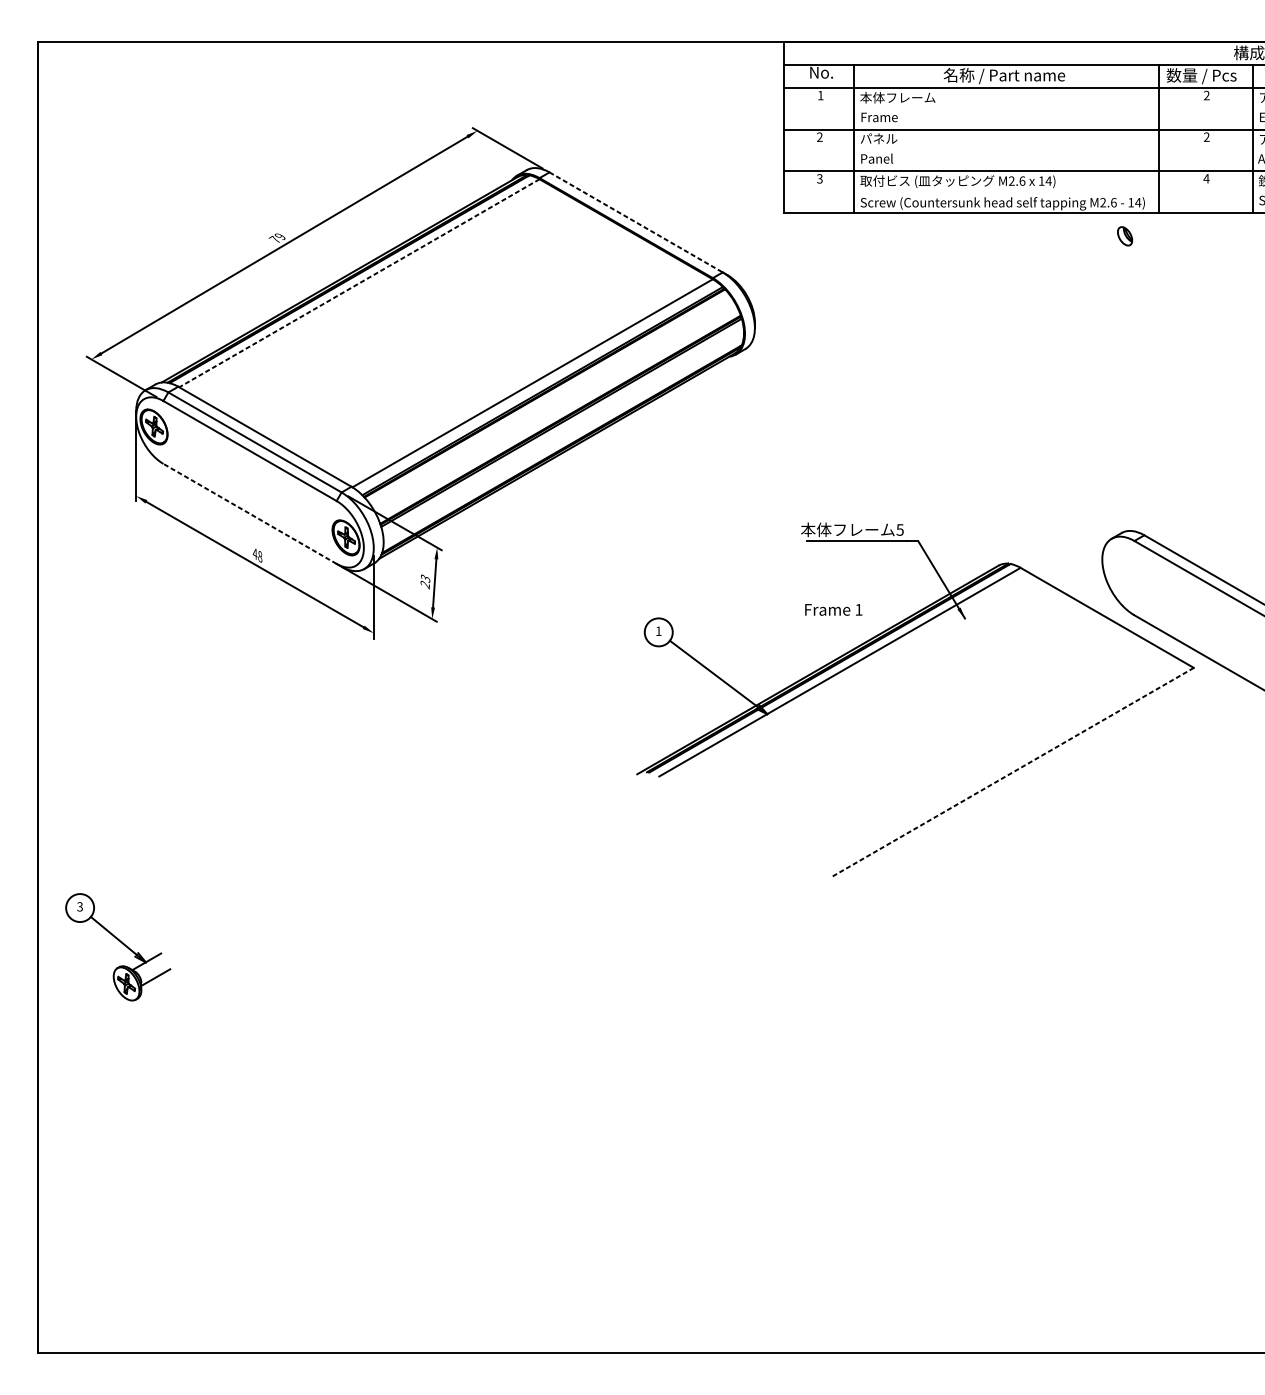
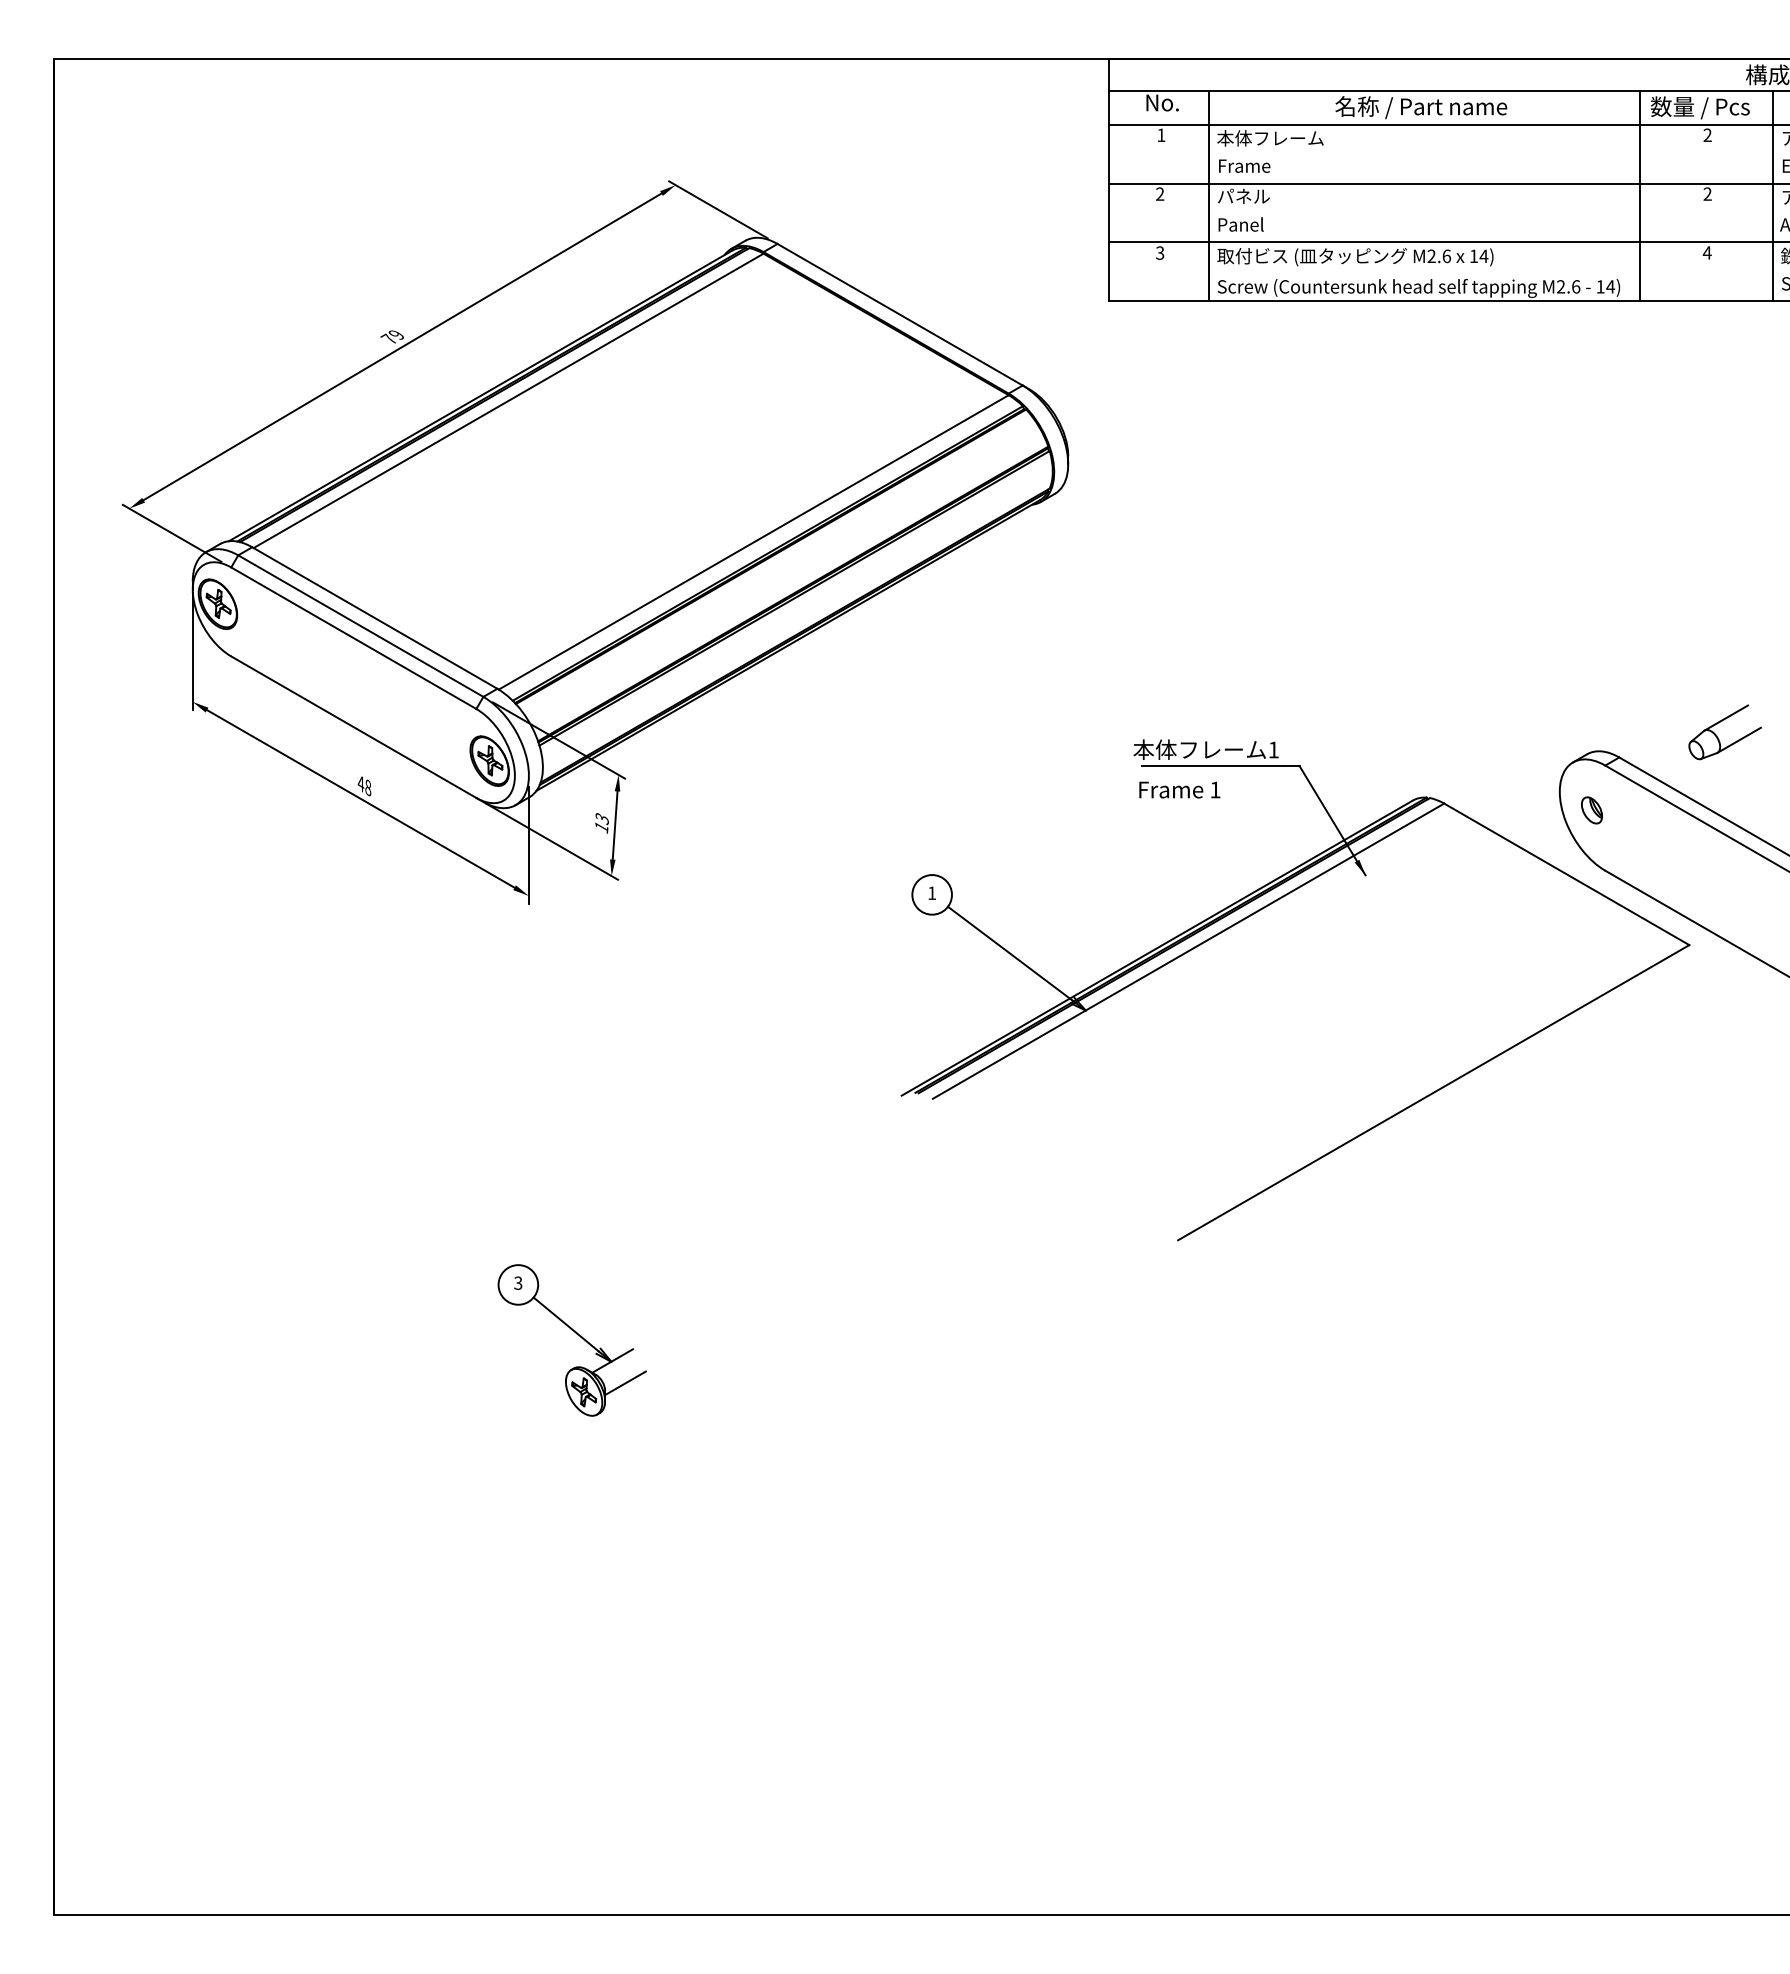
line: (636, 222) -> (900, 314), dashed -> solid
part: (1124, 236) -> (1591, 810), moved
line: (359, 283) -> (508, 401), dashed -> solid
line: (249, 514) -> (353, 727), dashed -> solid
part: (1214, 521) -> (1718, 737), added
text: (899, 529) -> (1273, 749), 5 -> 1
text: (425, 585) -> (601, 828), 23 -> 13
text: (833, 609) -> (1179, 789), moved
line: (1013, 772) -> (1433, 1092), dashed -> solid
part: (121, 943) -> (576, 1334), moved

